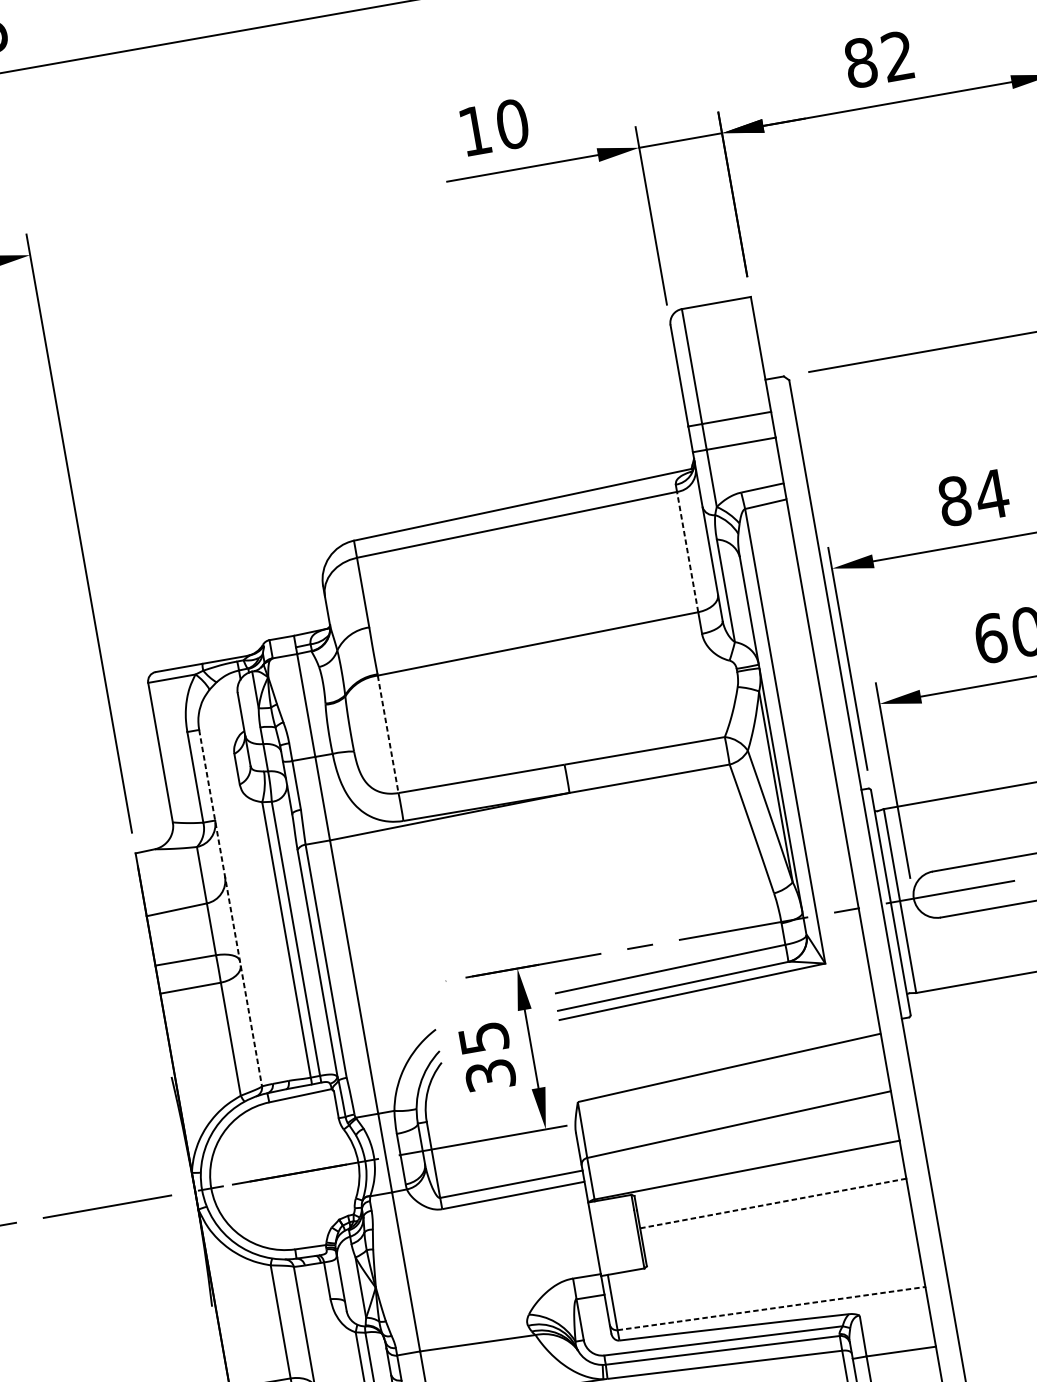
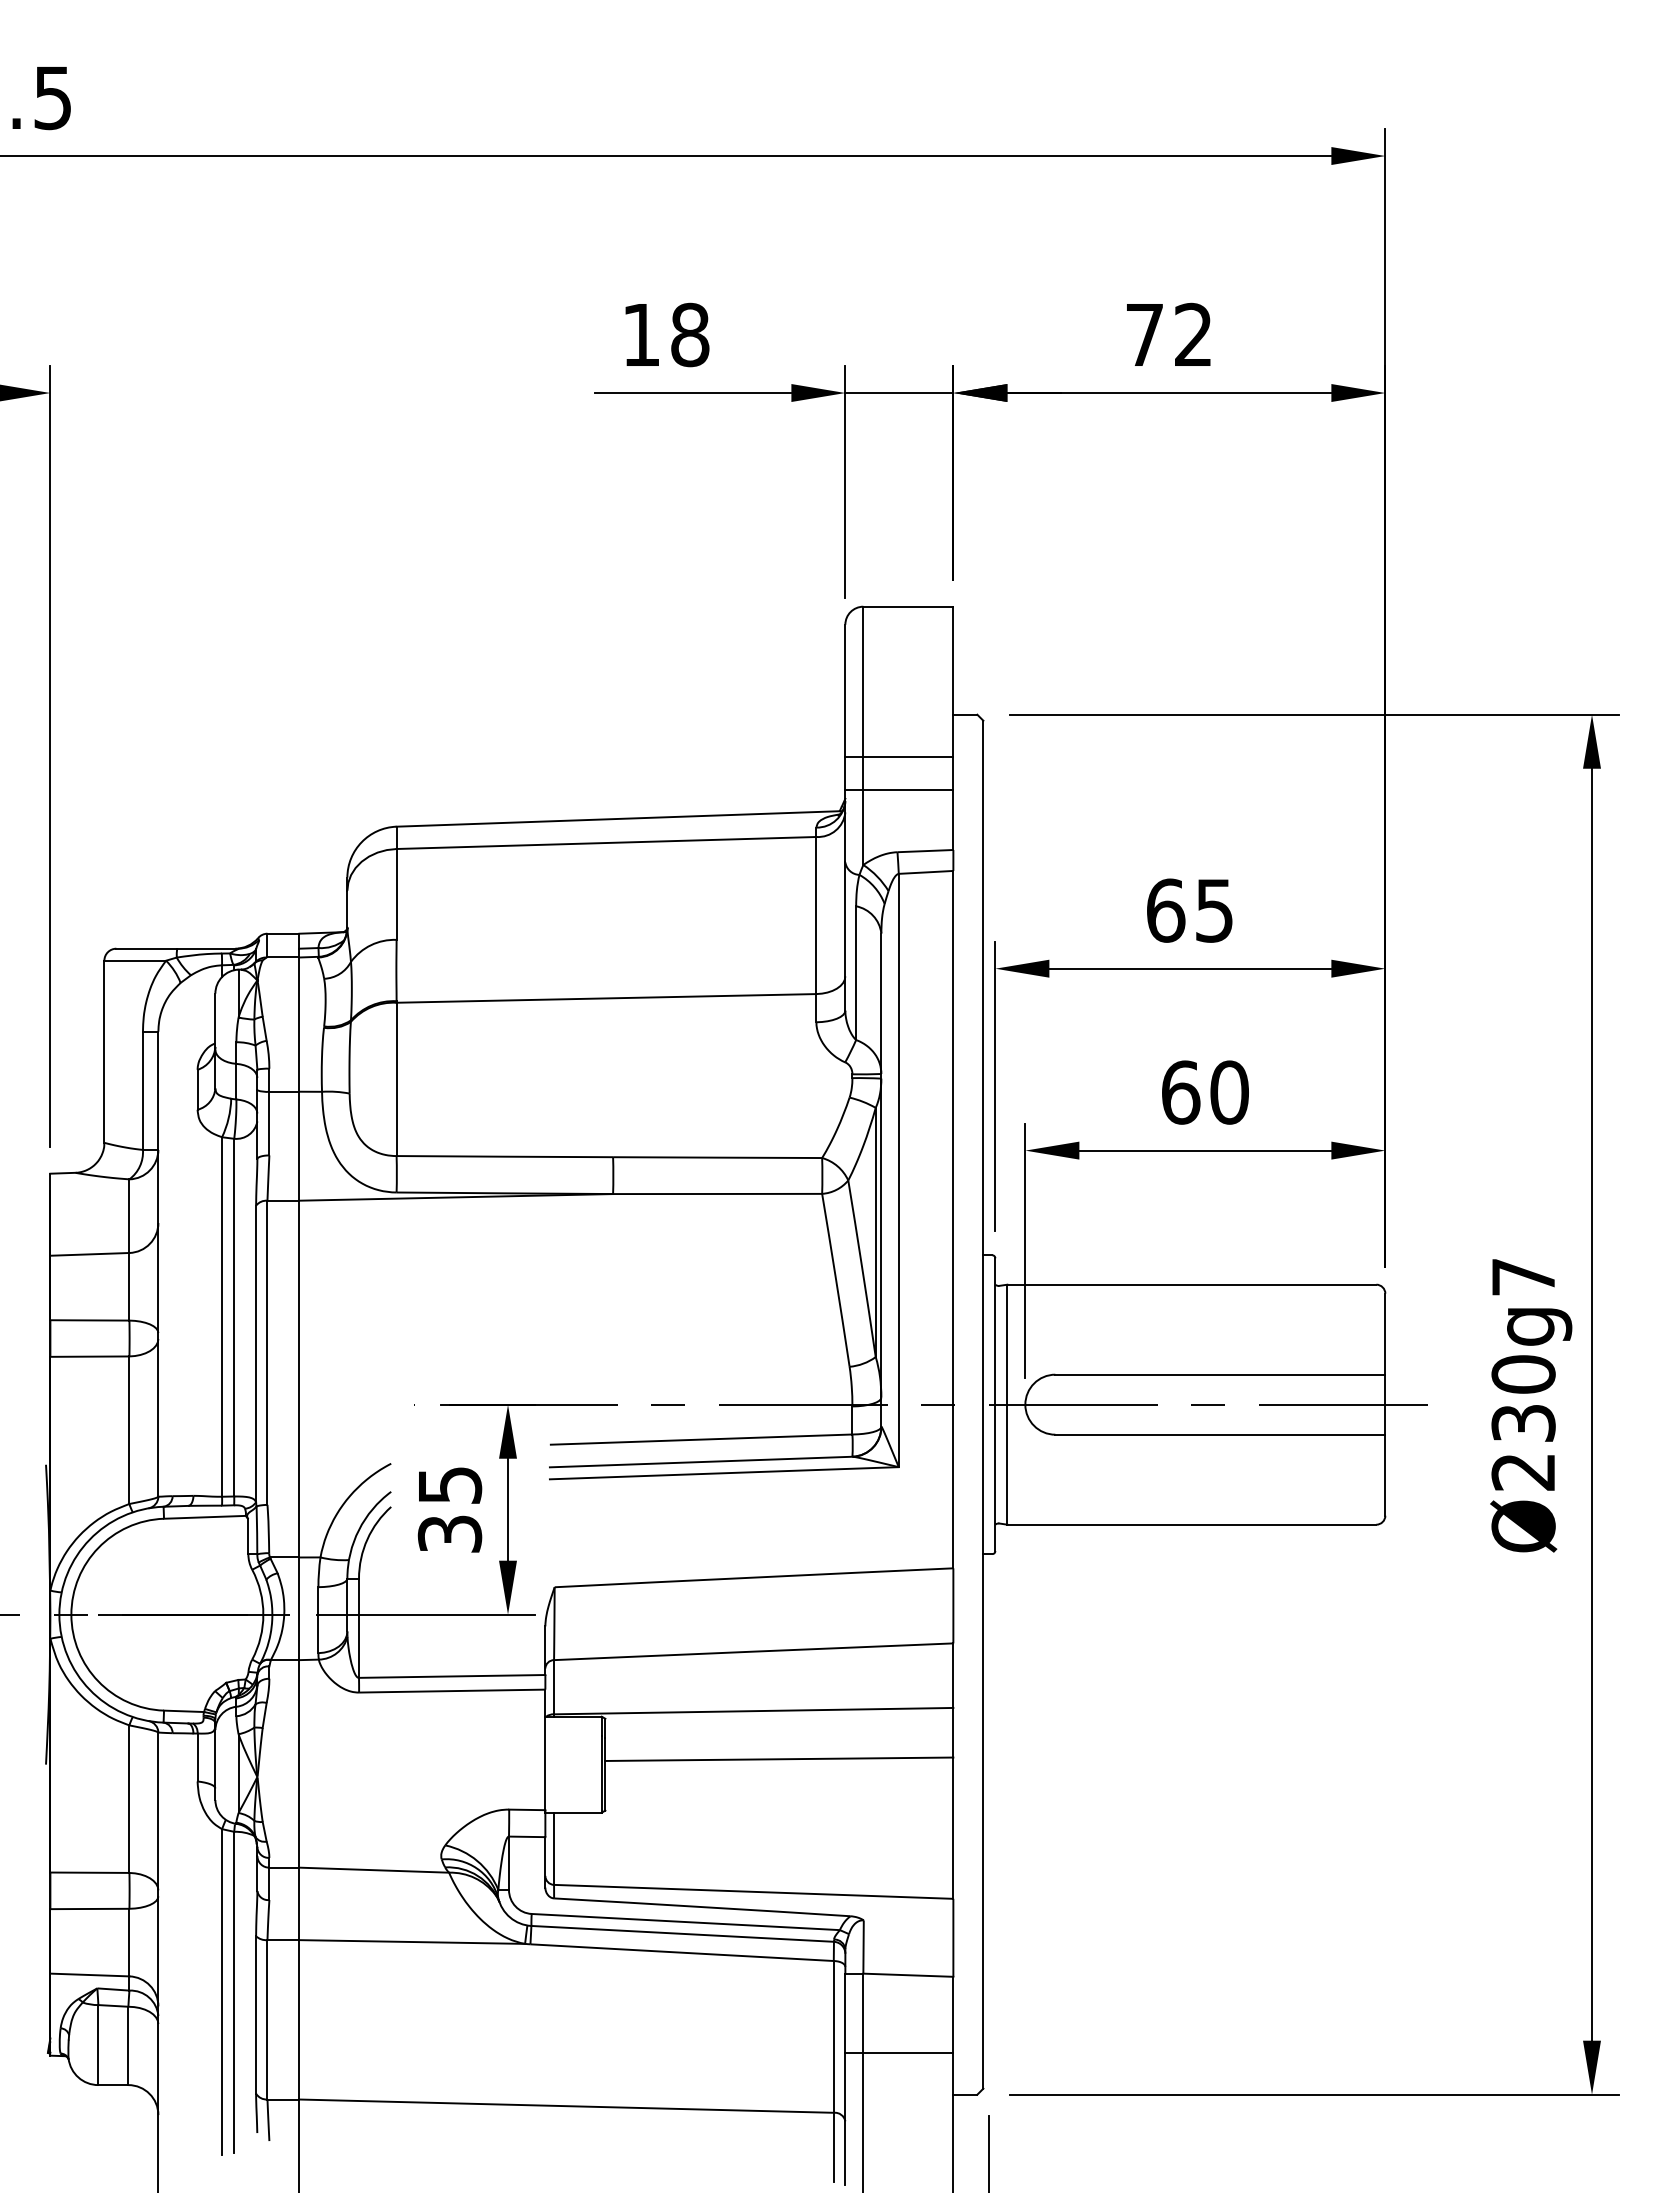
text: (860, 62) -> (1144, 334), 82 -> 72
text: (512, 123) -> (690, 334), 10 -> 18
text: (973, 497) -> (1190, 910), 84 -> 65
line: (687, 552) -> (816, 915), dashed -> solid
line: (388, 734) -> (396, 1079), dashed -> solid
line: (230, 908) -> (158, 1264), dashed -> solid
line: (772, 1203) -> (778, 1759), dashed -> solid
line: (771, 1308) -> (753, 1891), dashed -> solid

